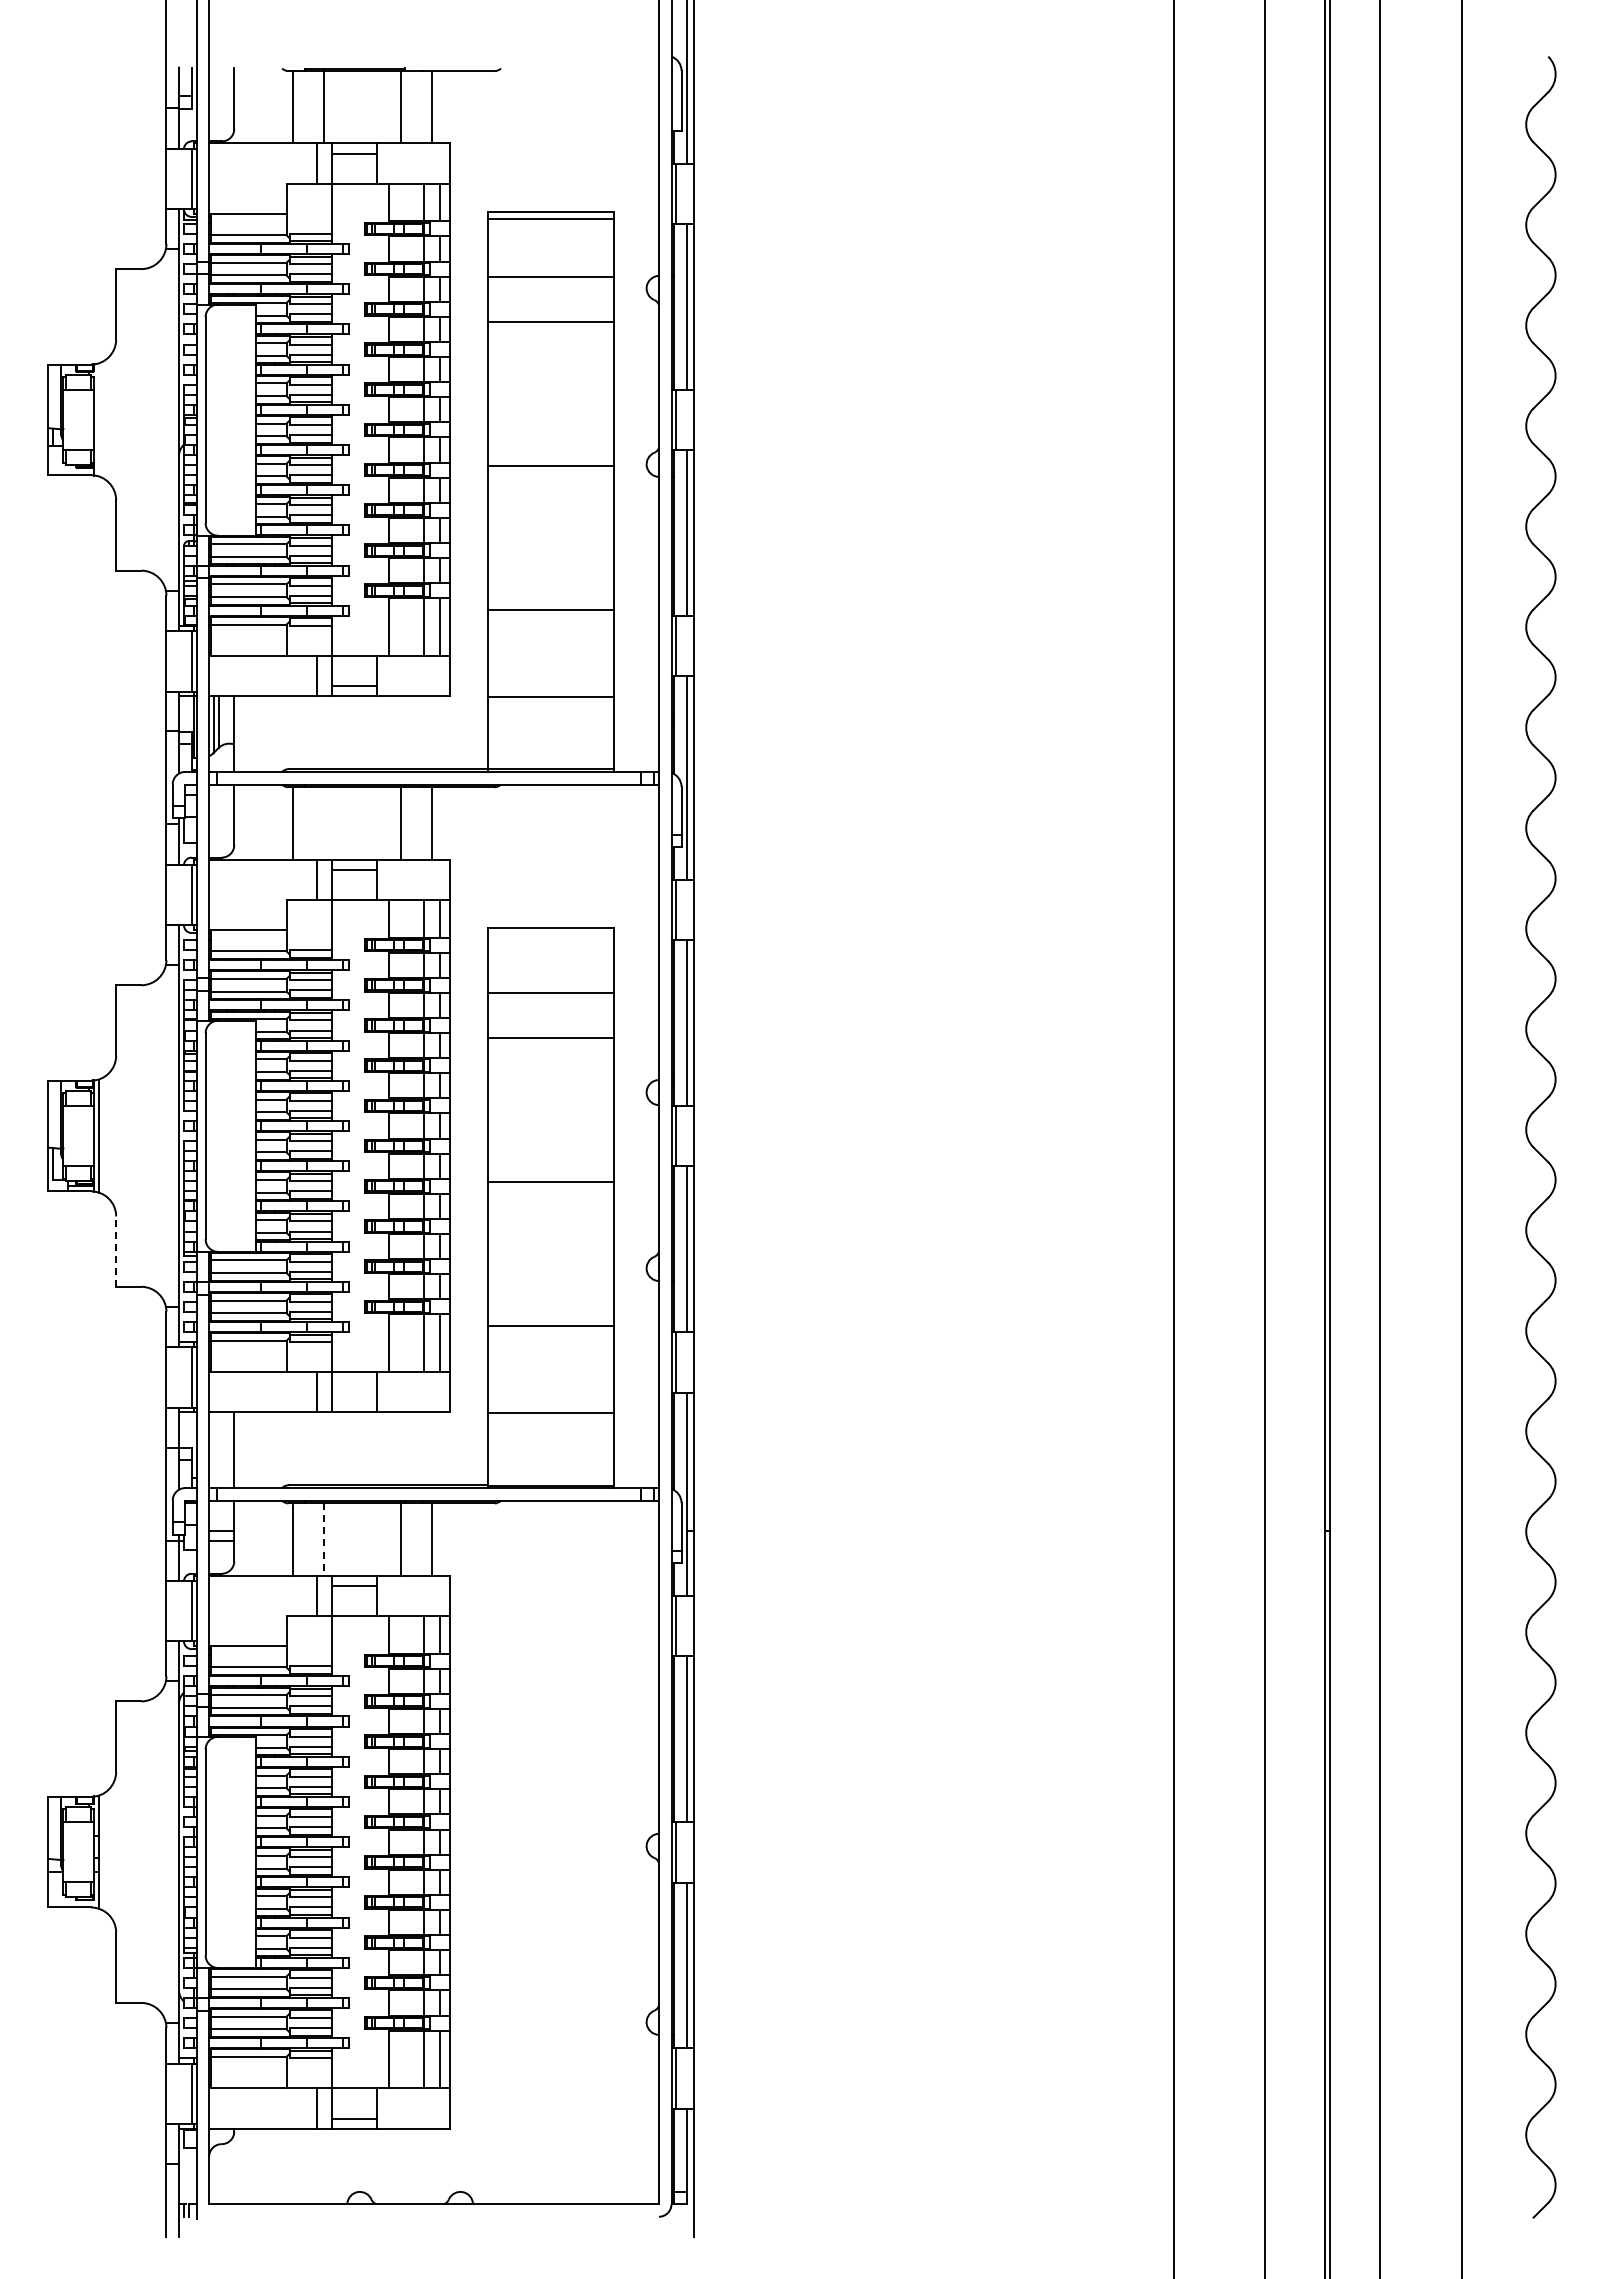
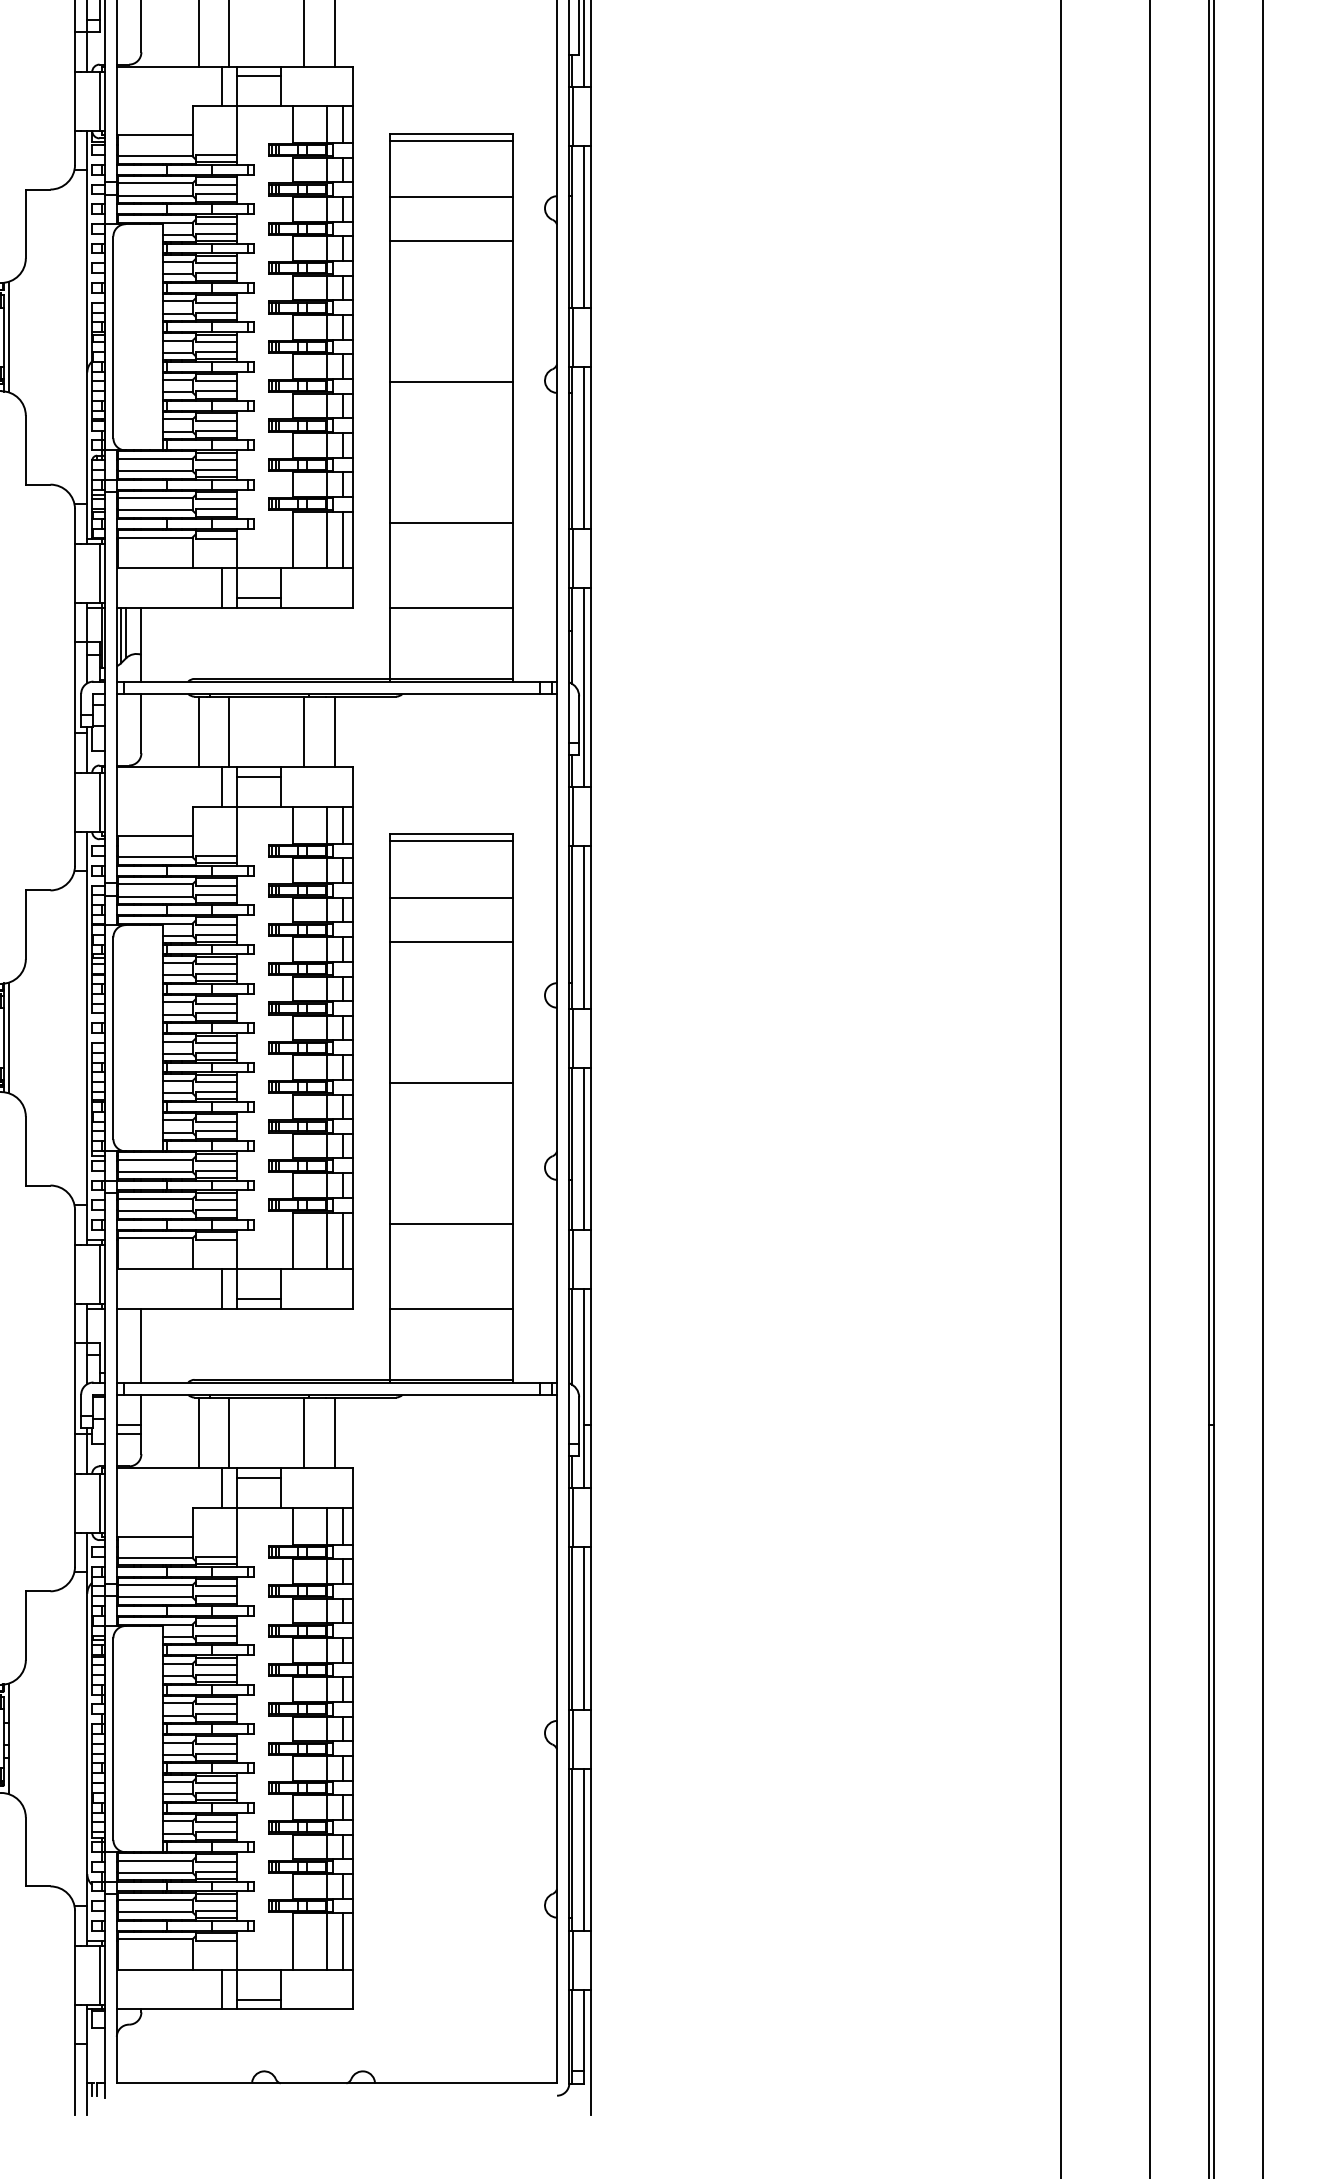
line: (98, 419) -> (8, 336), added
line: (324, 823) -> (229, 732), added
line: (550, 935) -> (450, 841), added
line: (116, 1251) -> (26, 1150), dashed -> solid
line: (354, 1402) -> (259, 1298), added
line: (324, 1540) -> (229, 1433), dashed -> solid

